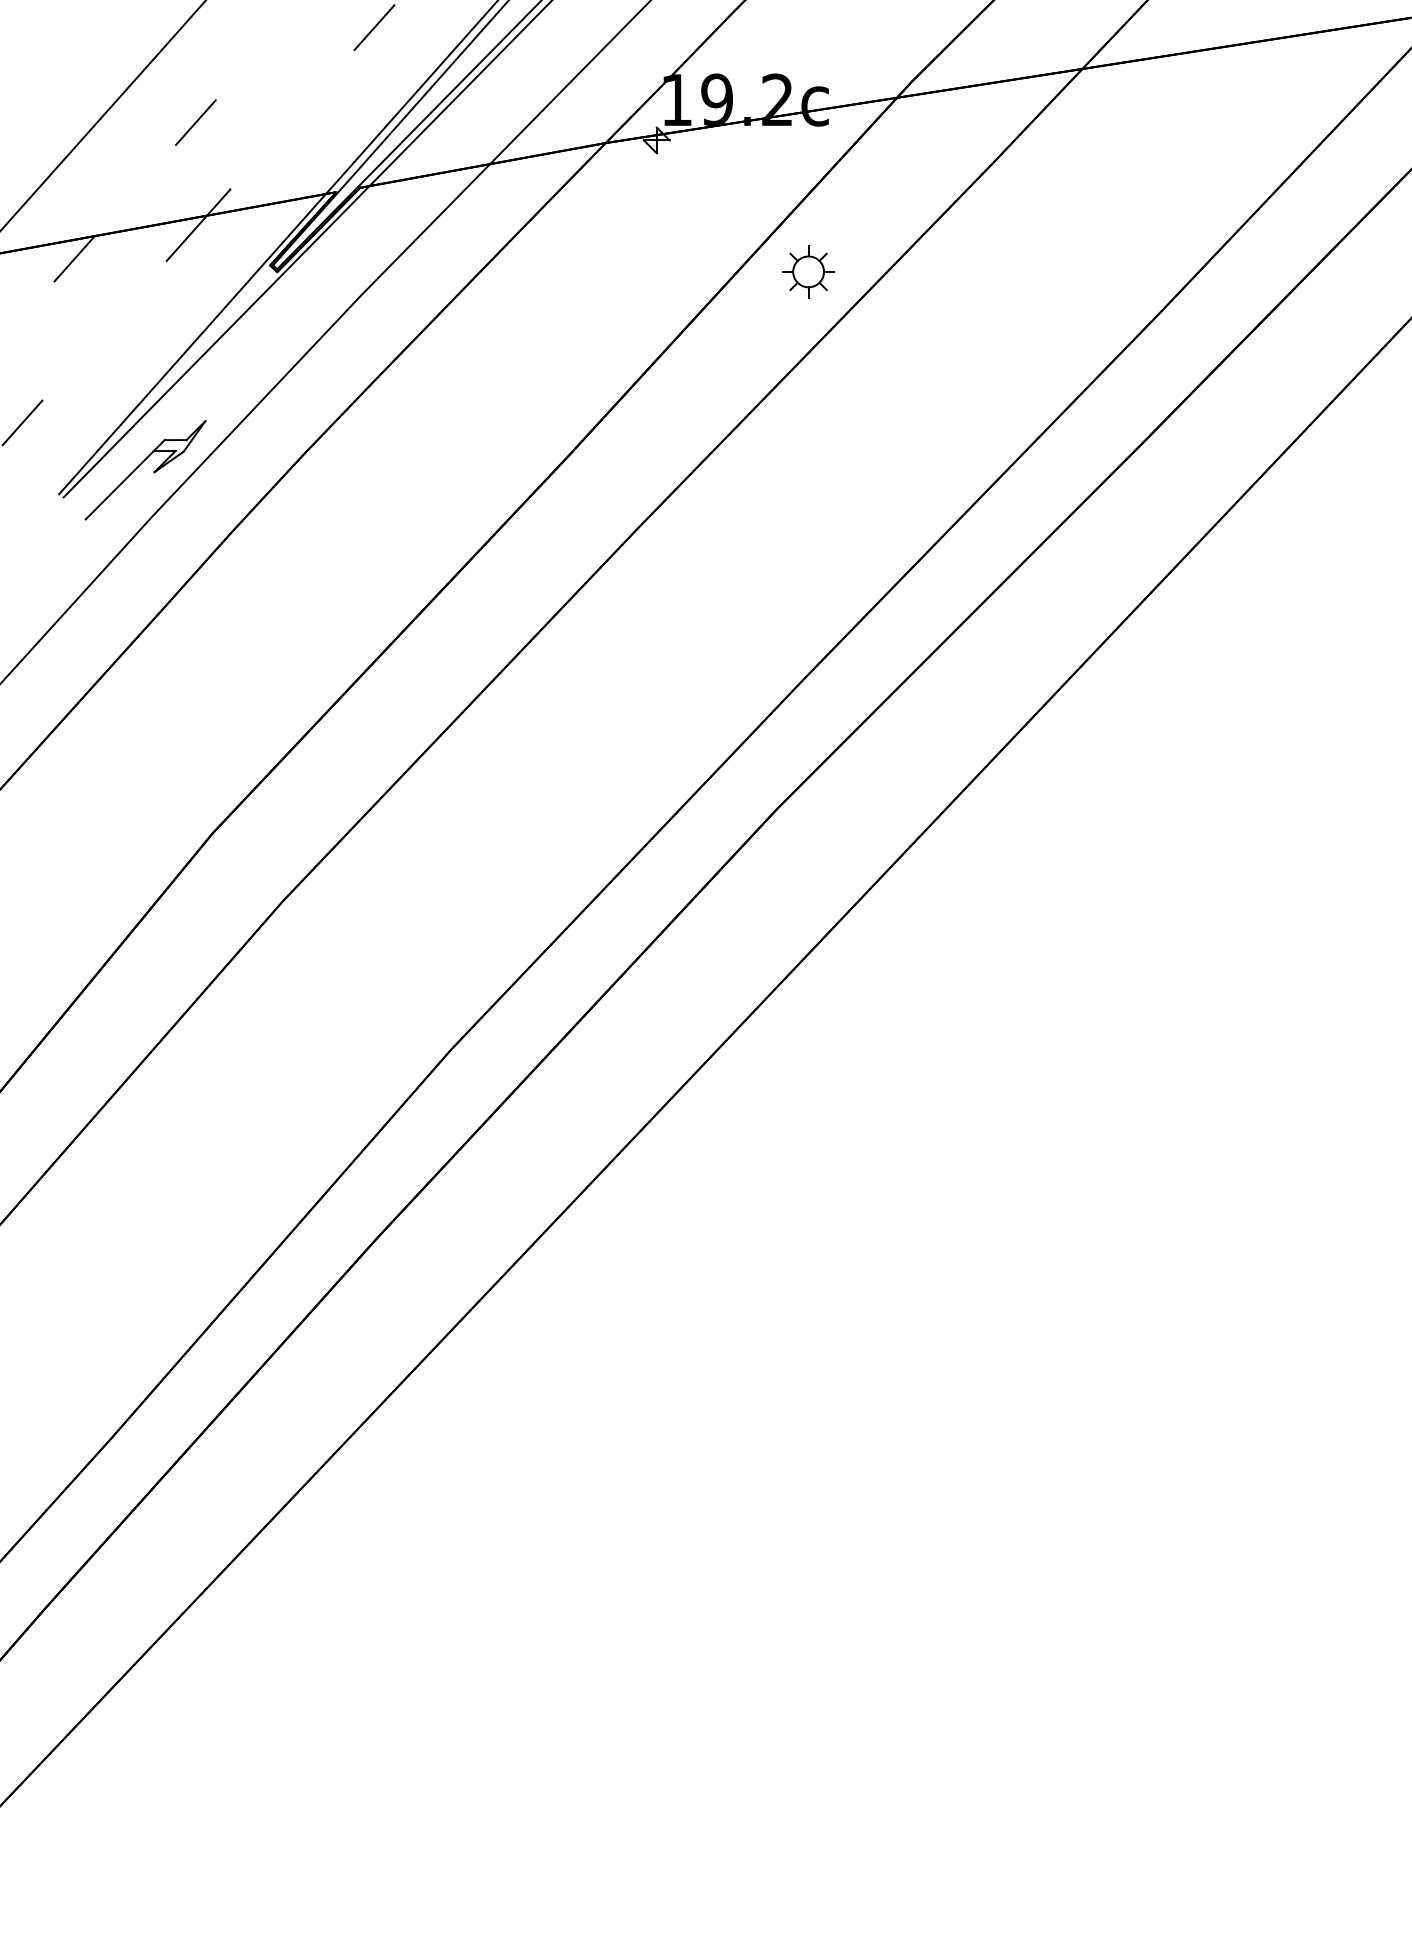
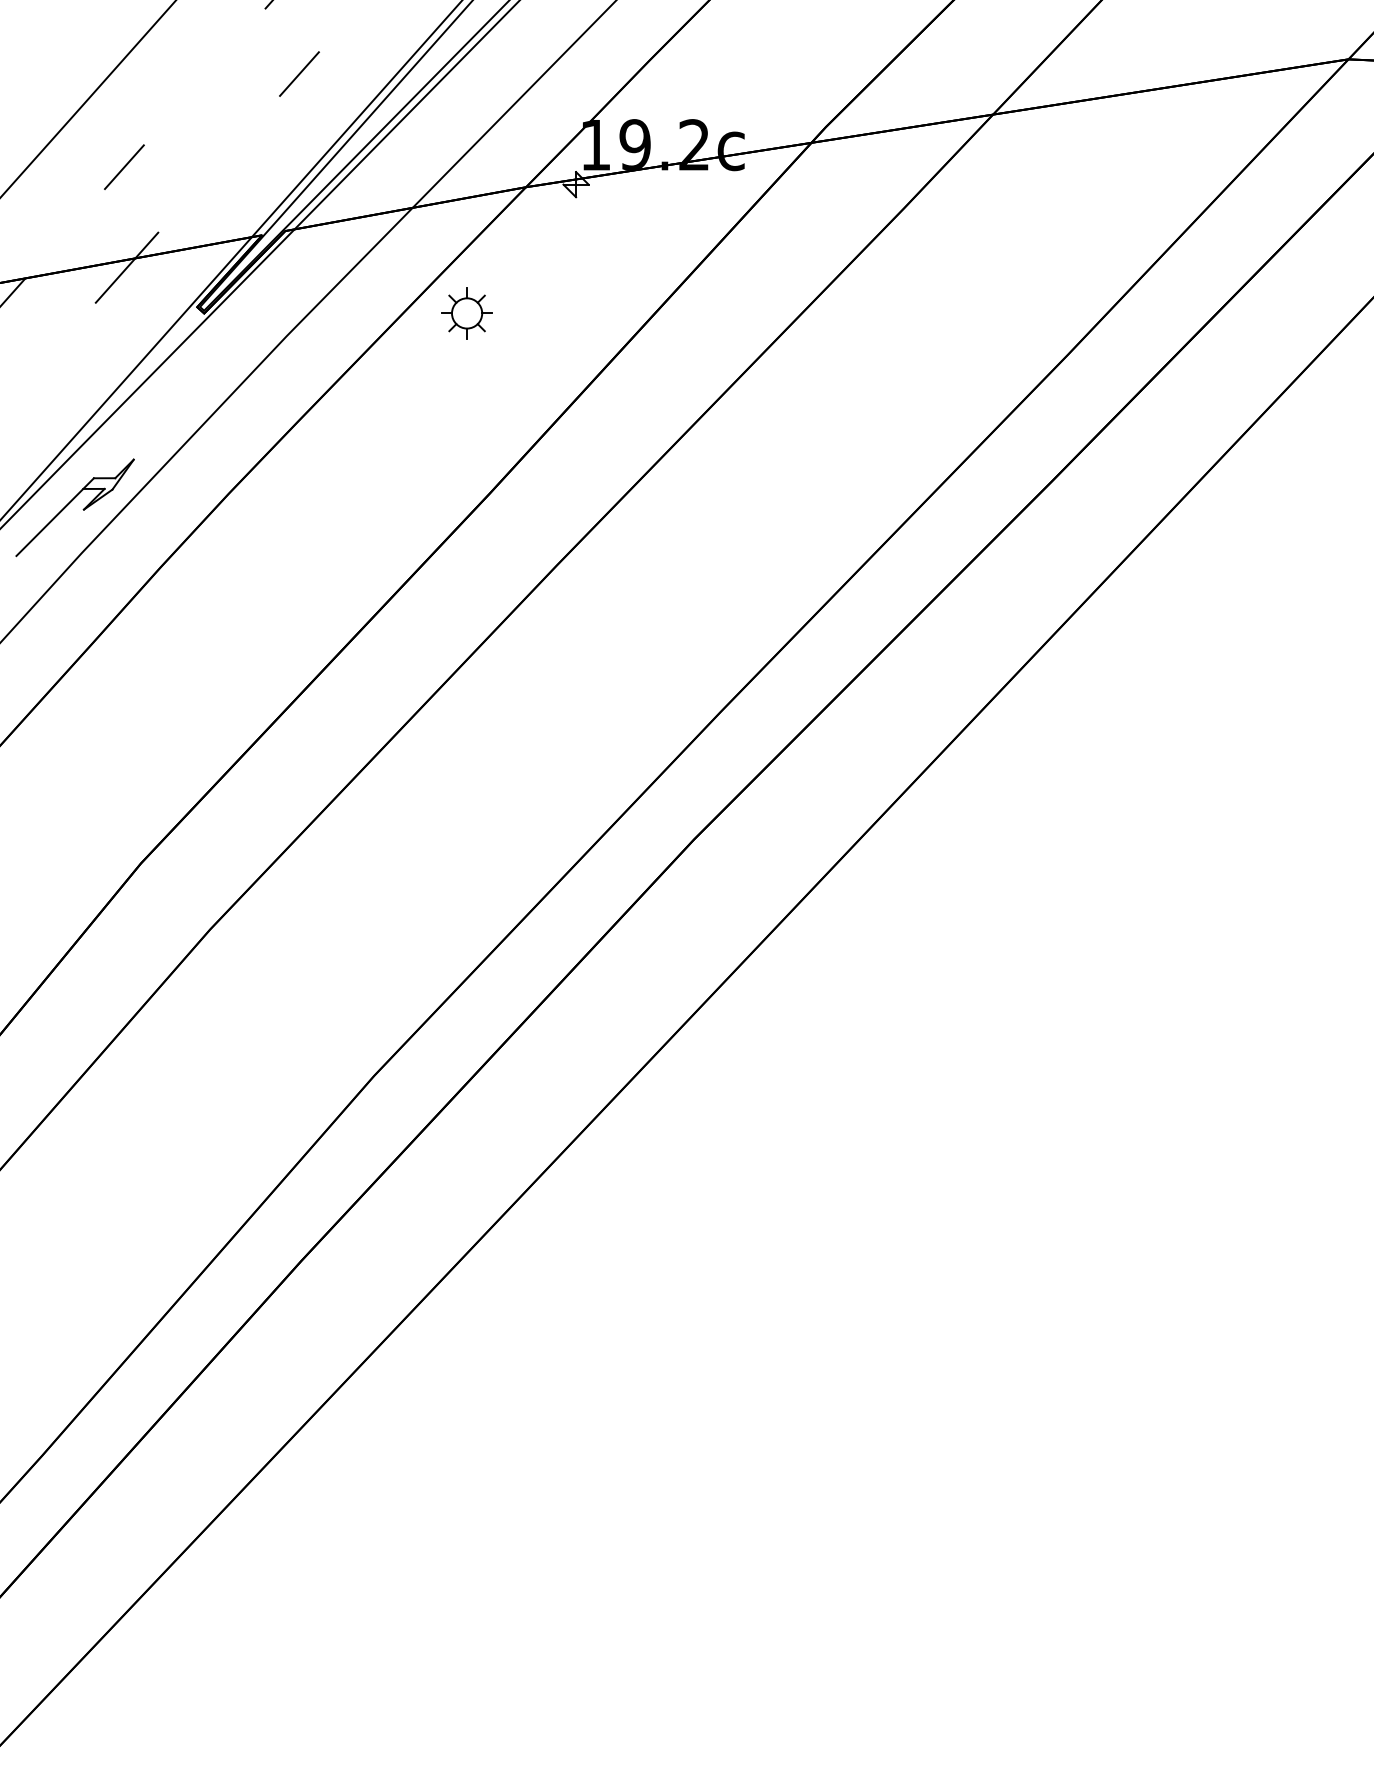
part: (808, 271) -> (466, 313), moved

